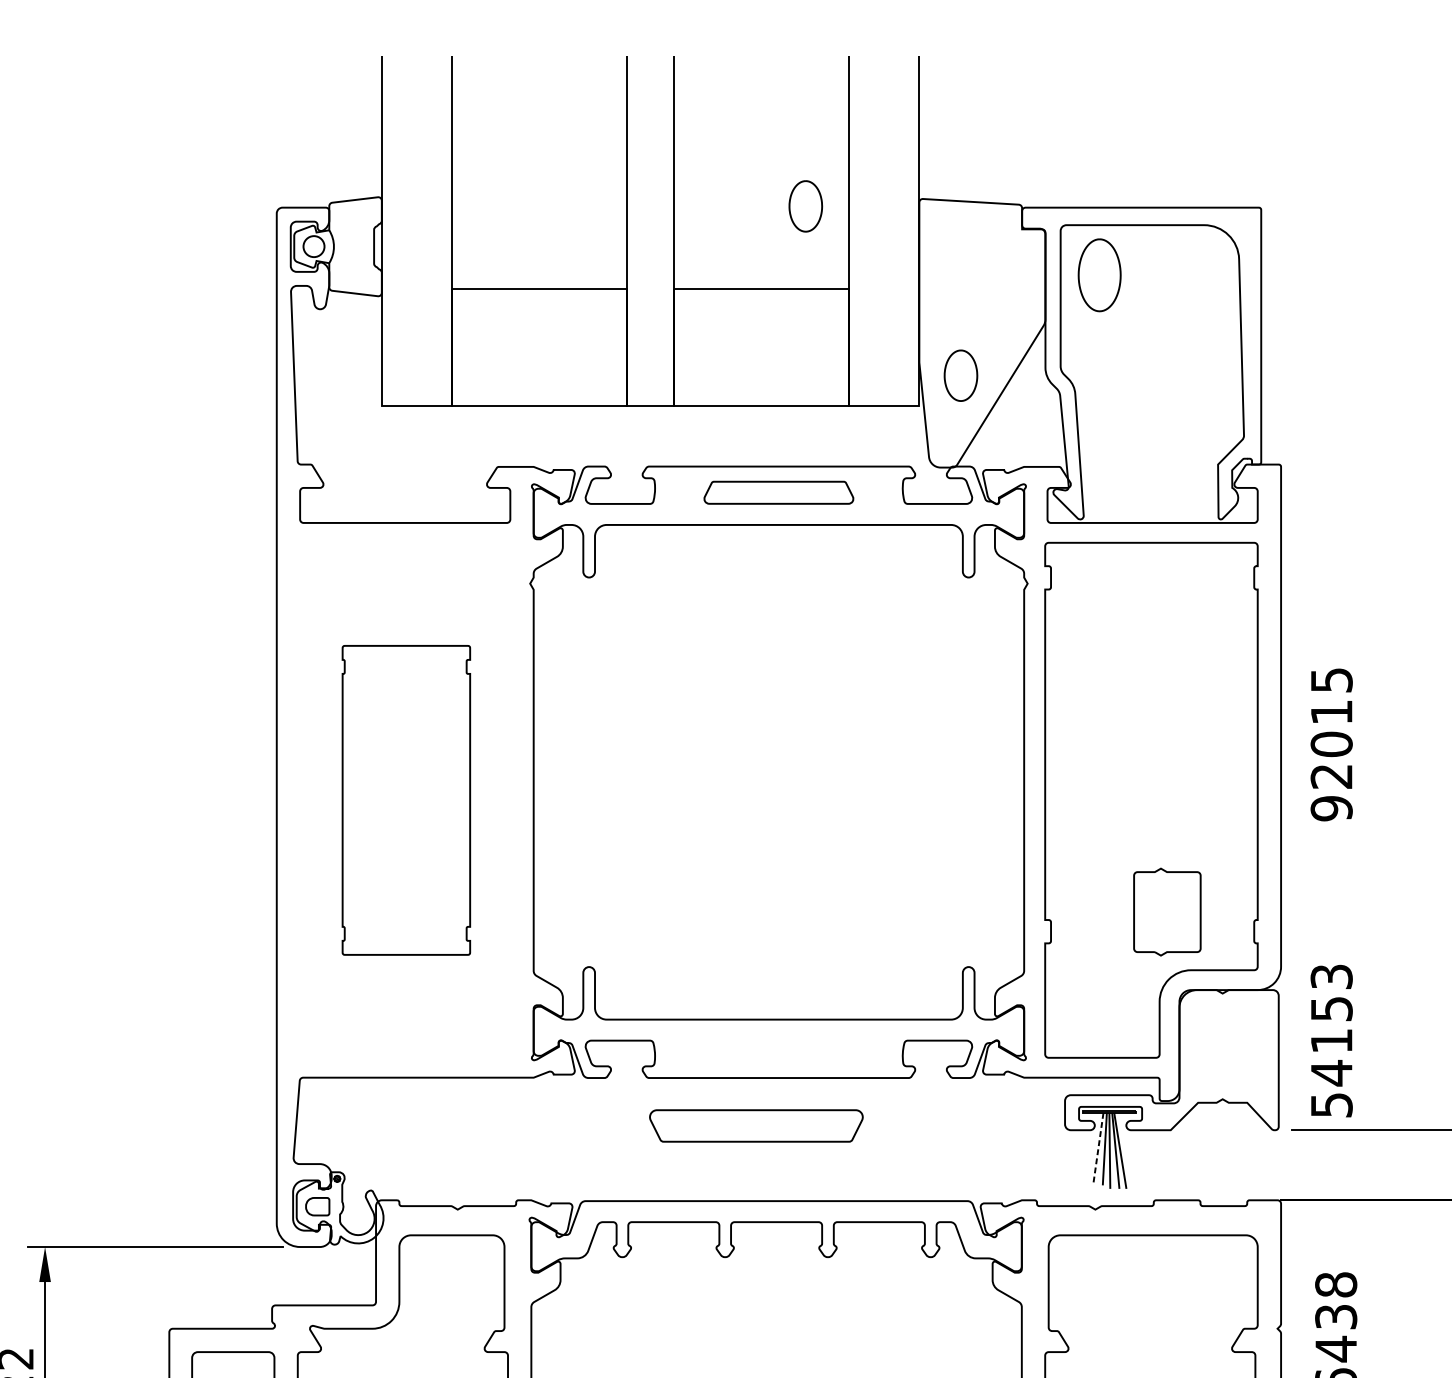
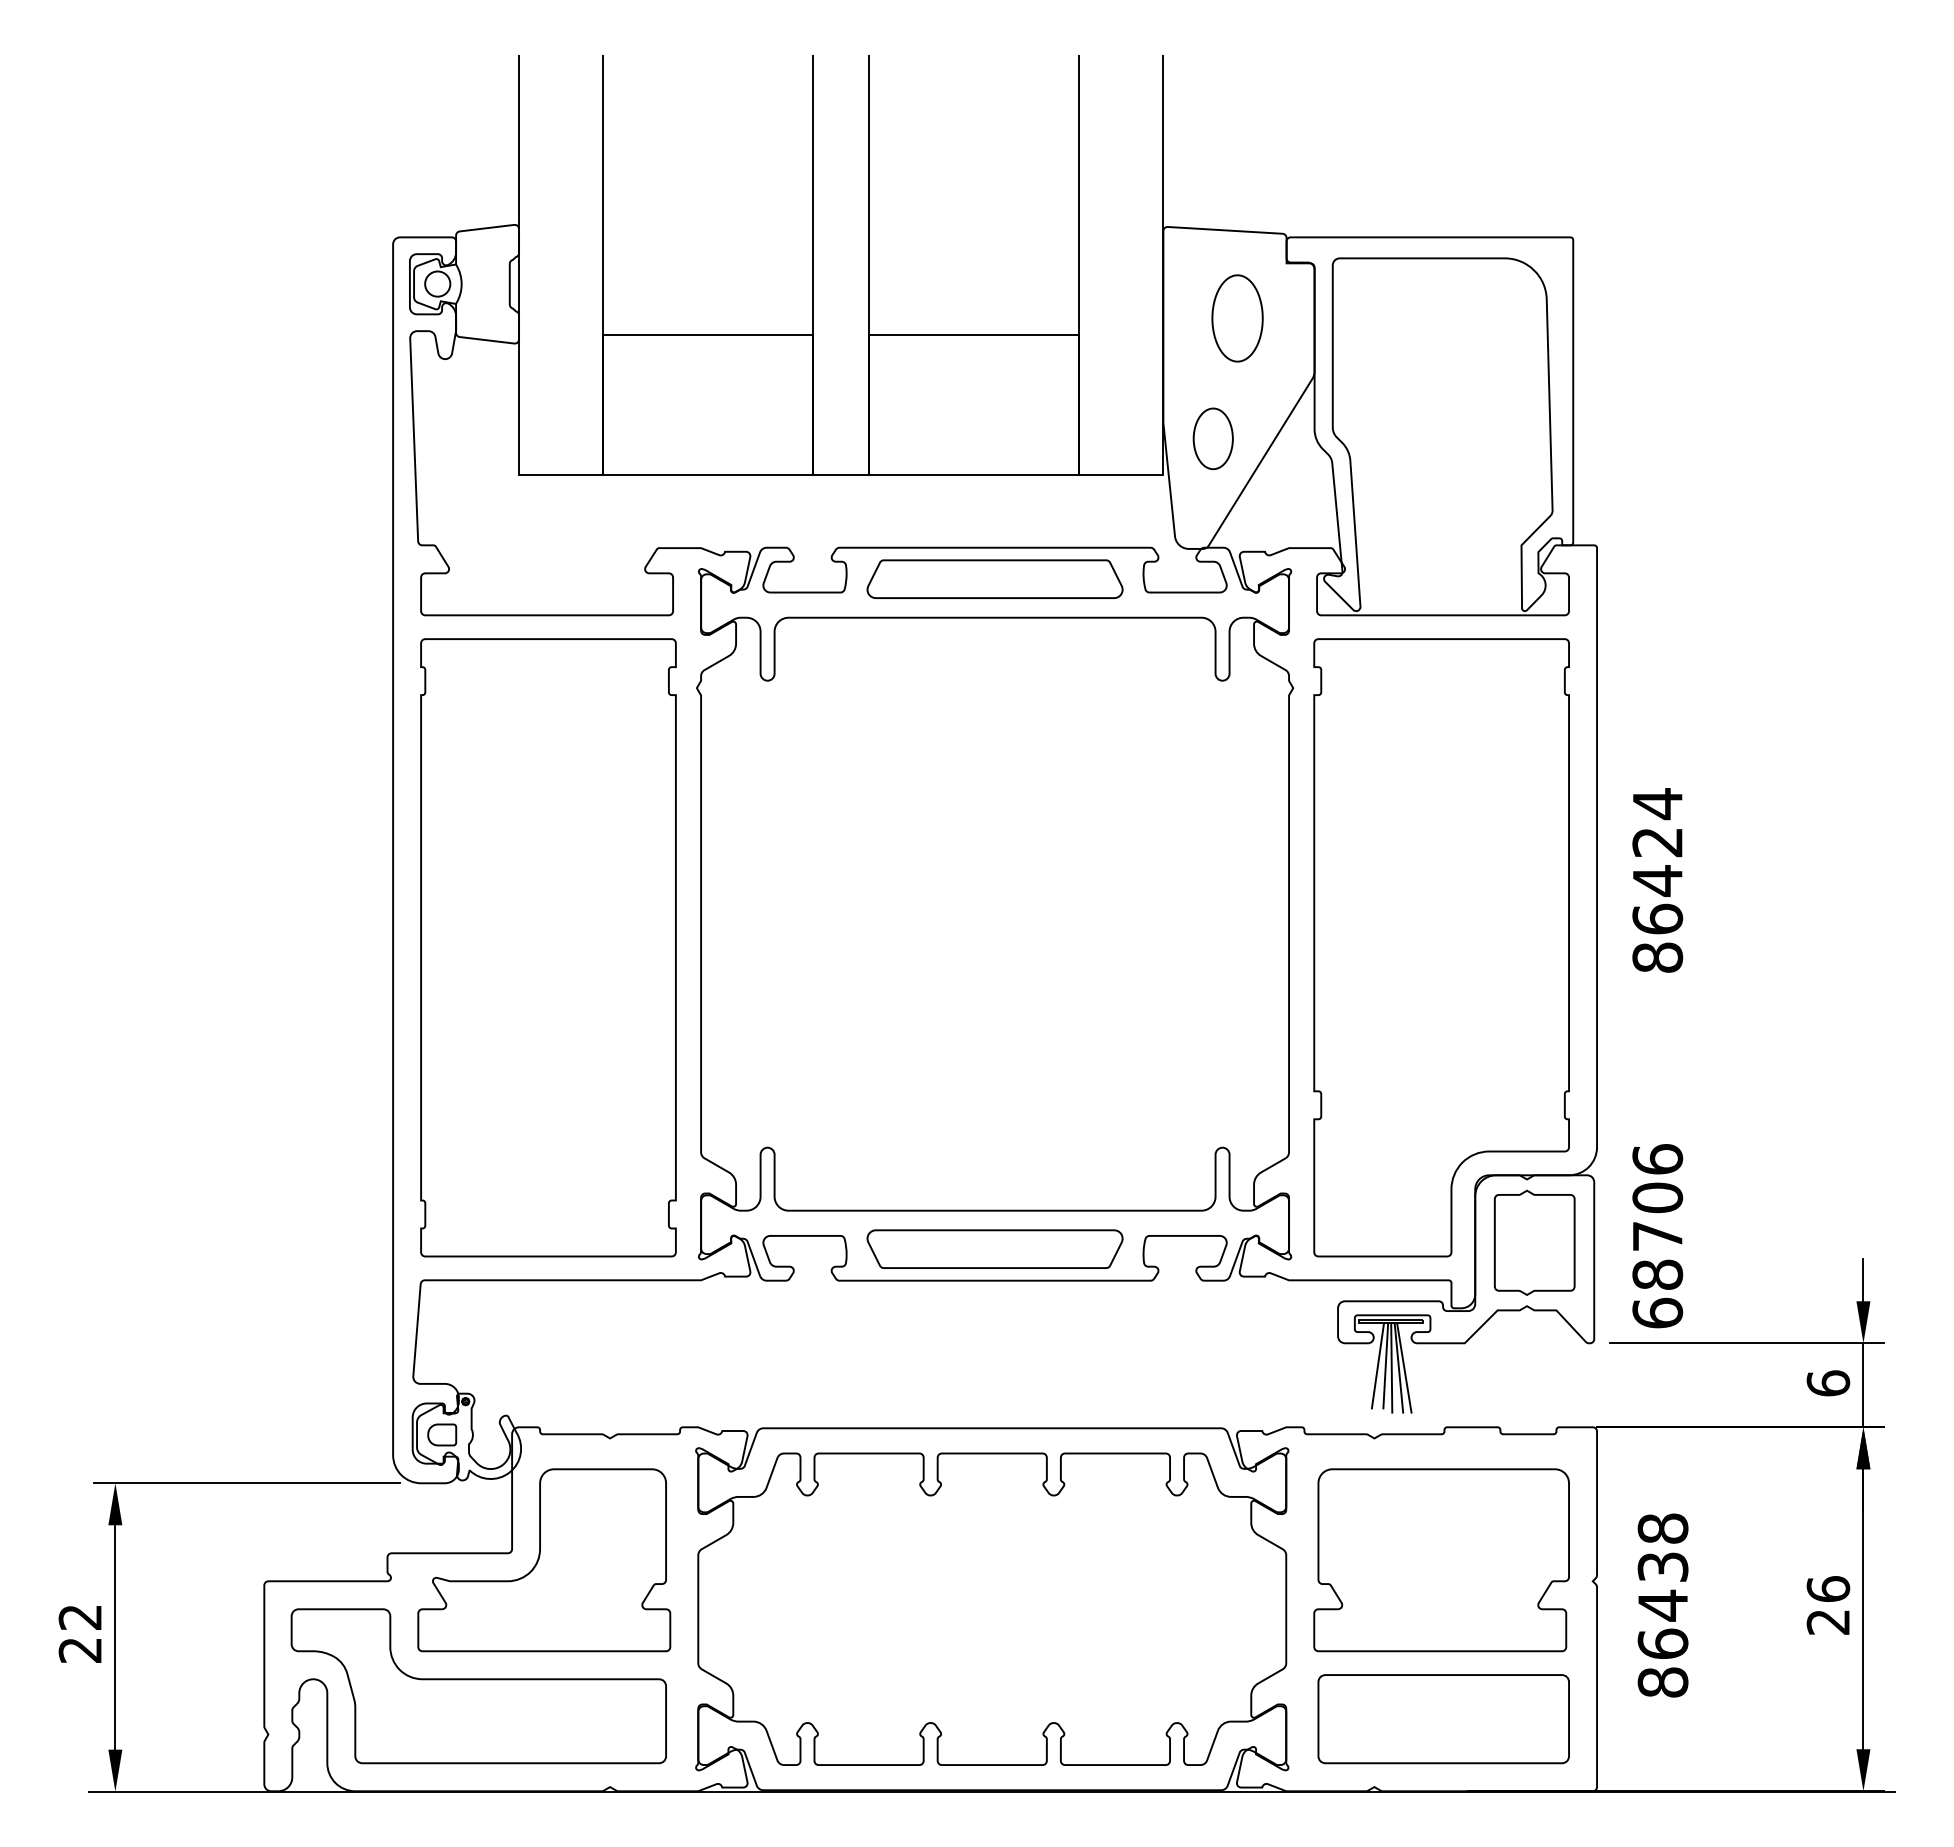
part: (805, 206) -> (1026, 235), removed
part: (1099, 275) -> (1237, 318), moved
part: (778, 492) -> (994, 578), size x1.43
text: (1331, 744) -> (1657, 880), 92015 -> 86424
part: (406, 800) -> (548, 947), size x1.67
part: (1167, 911) -> (1534, 1242), moved
text: (1331, 1041) -> (1657, 1236), 54153 -> 68706
part: (755, 1125) -> (994, 1248), moved
line: (1097, 1149) -> (1377, 1366), dashed -> solid

